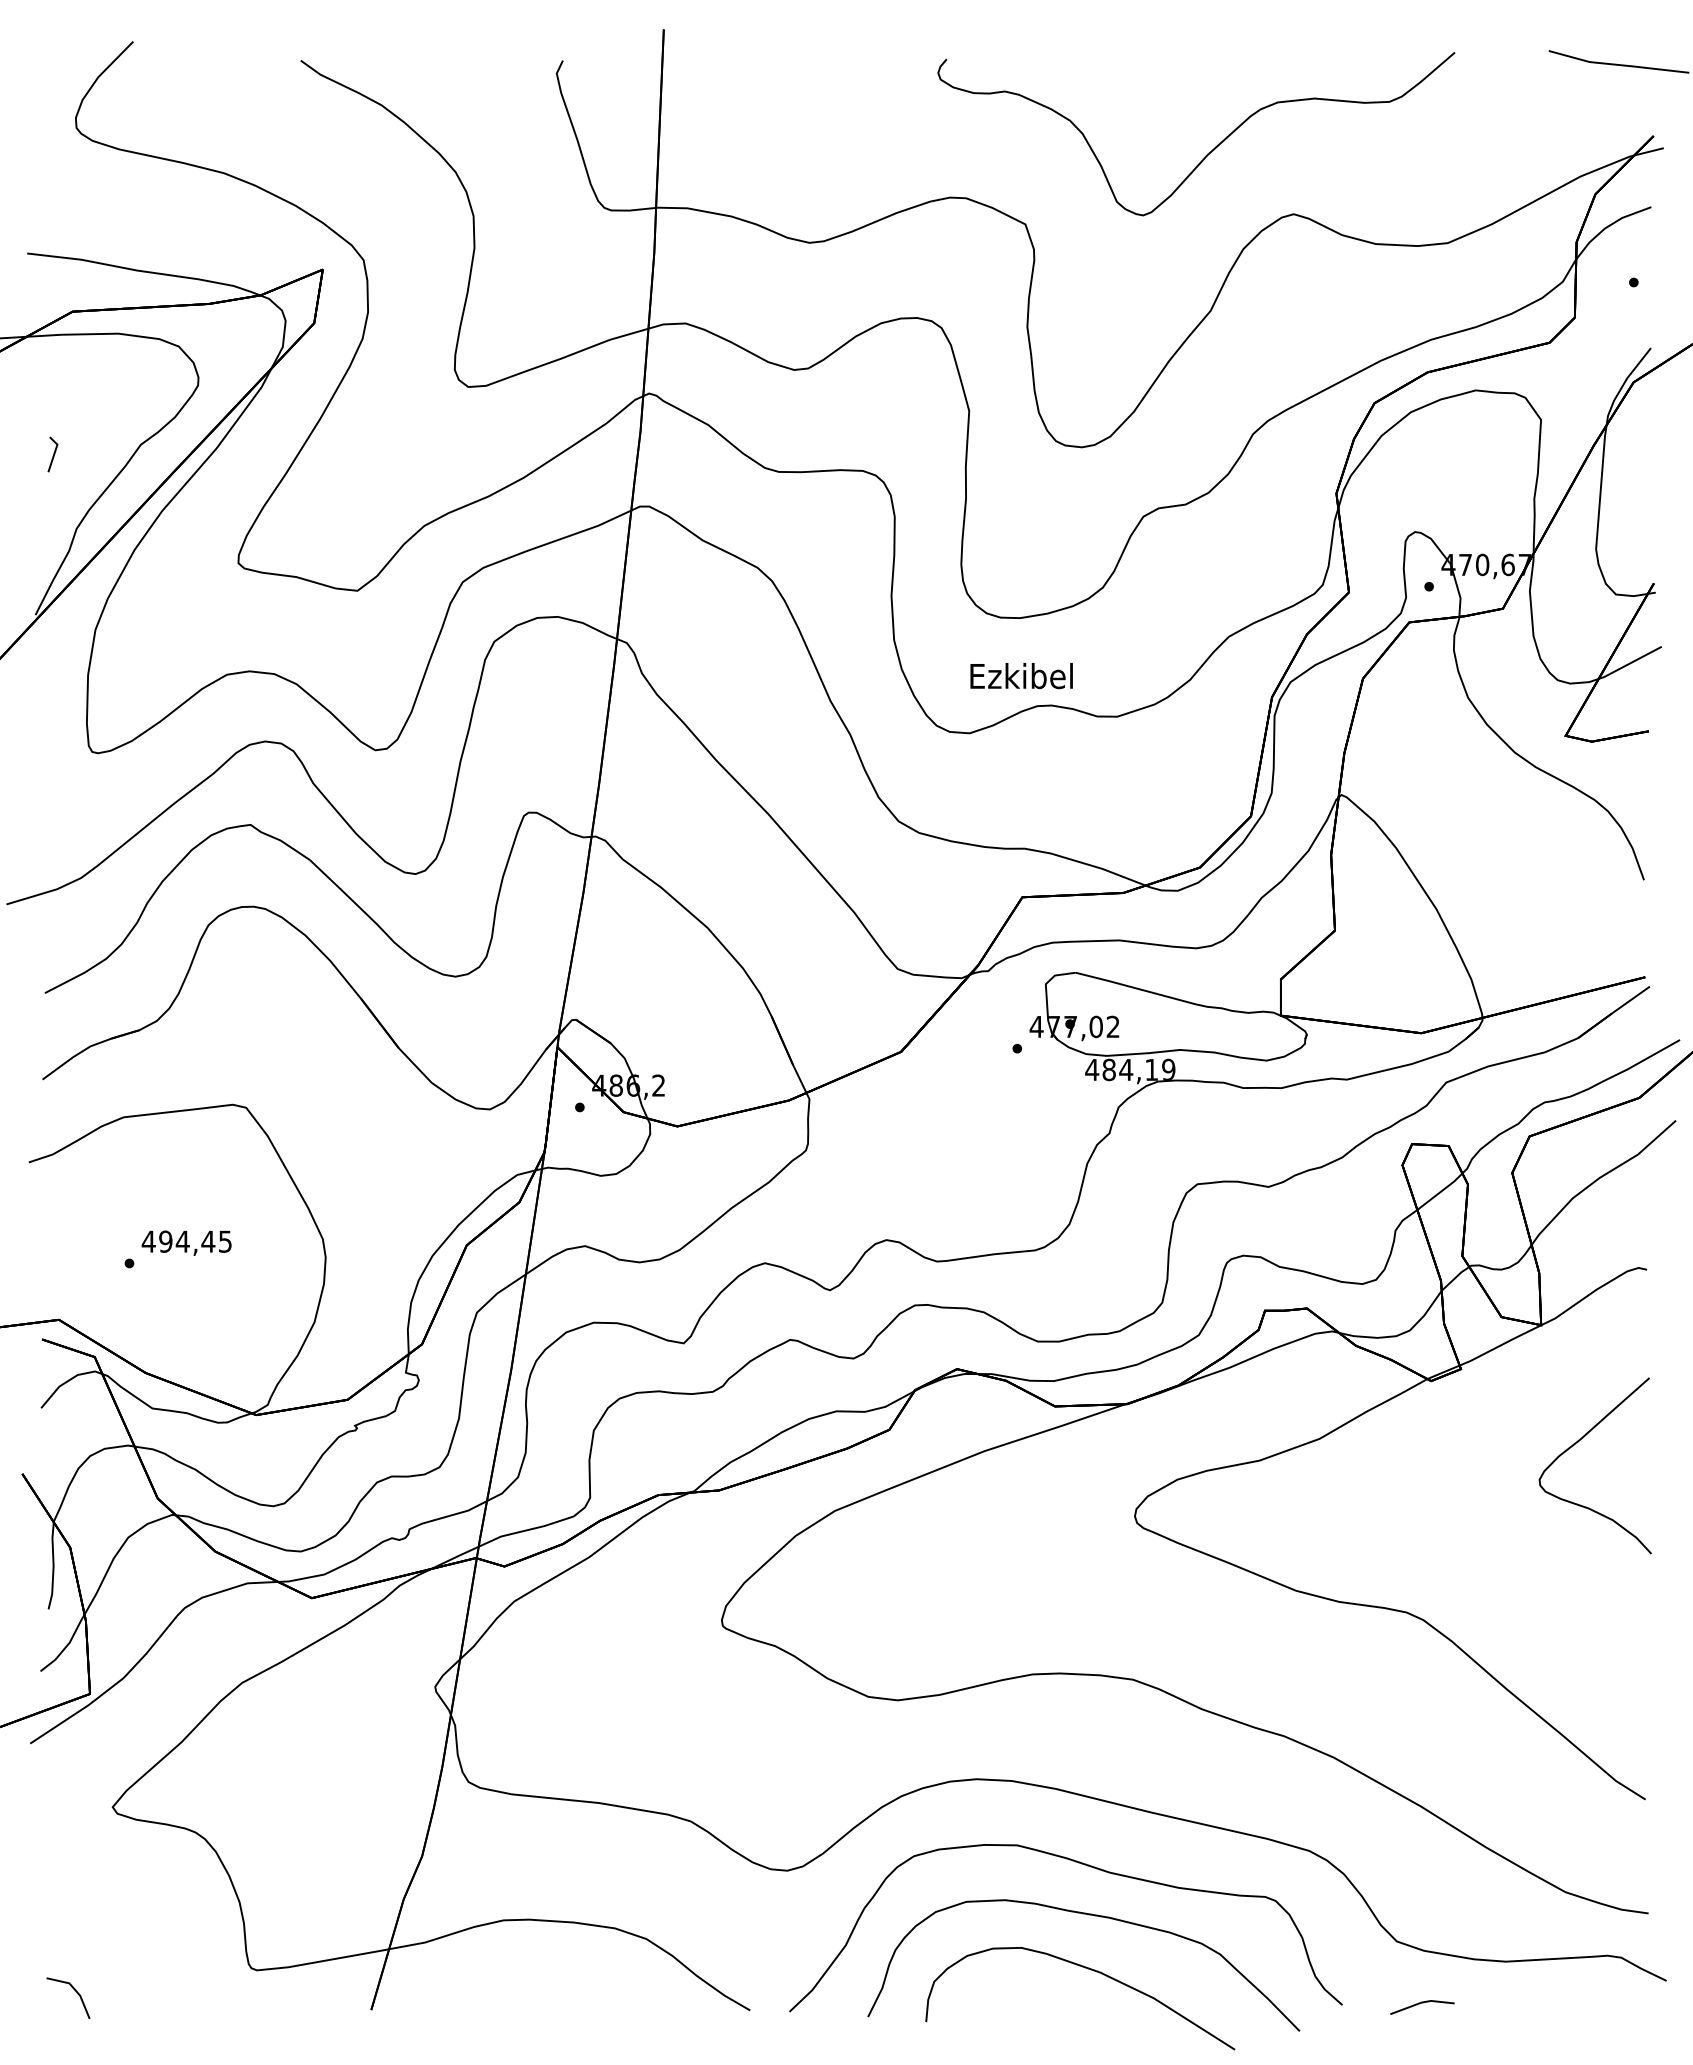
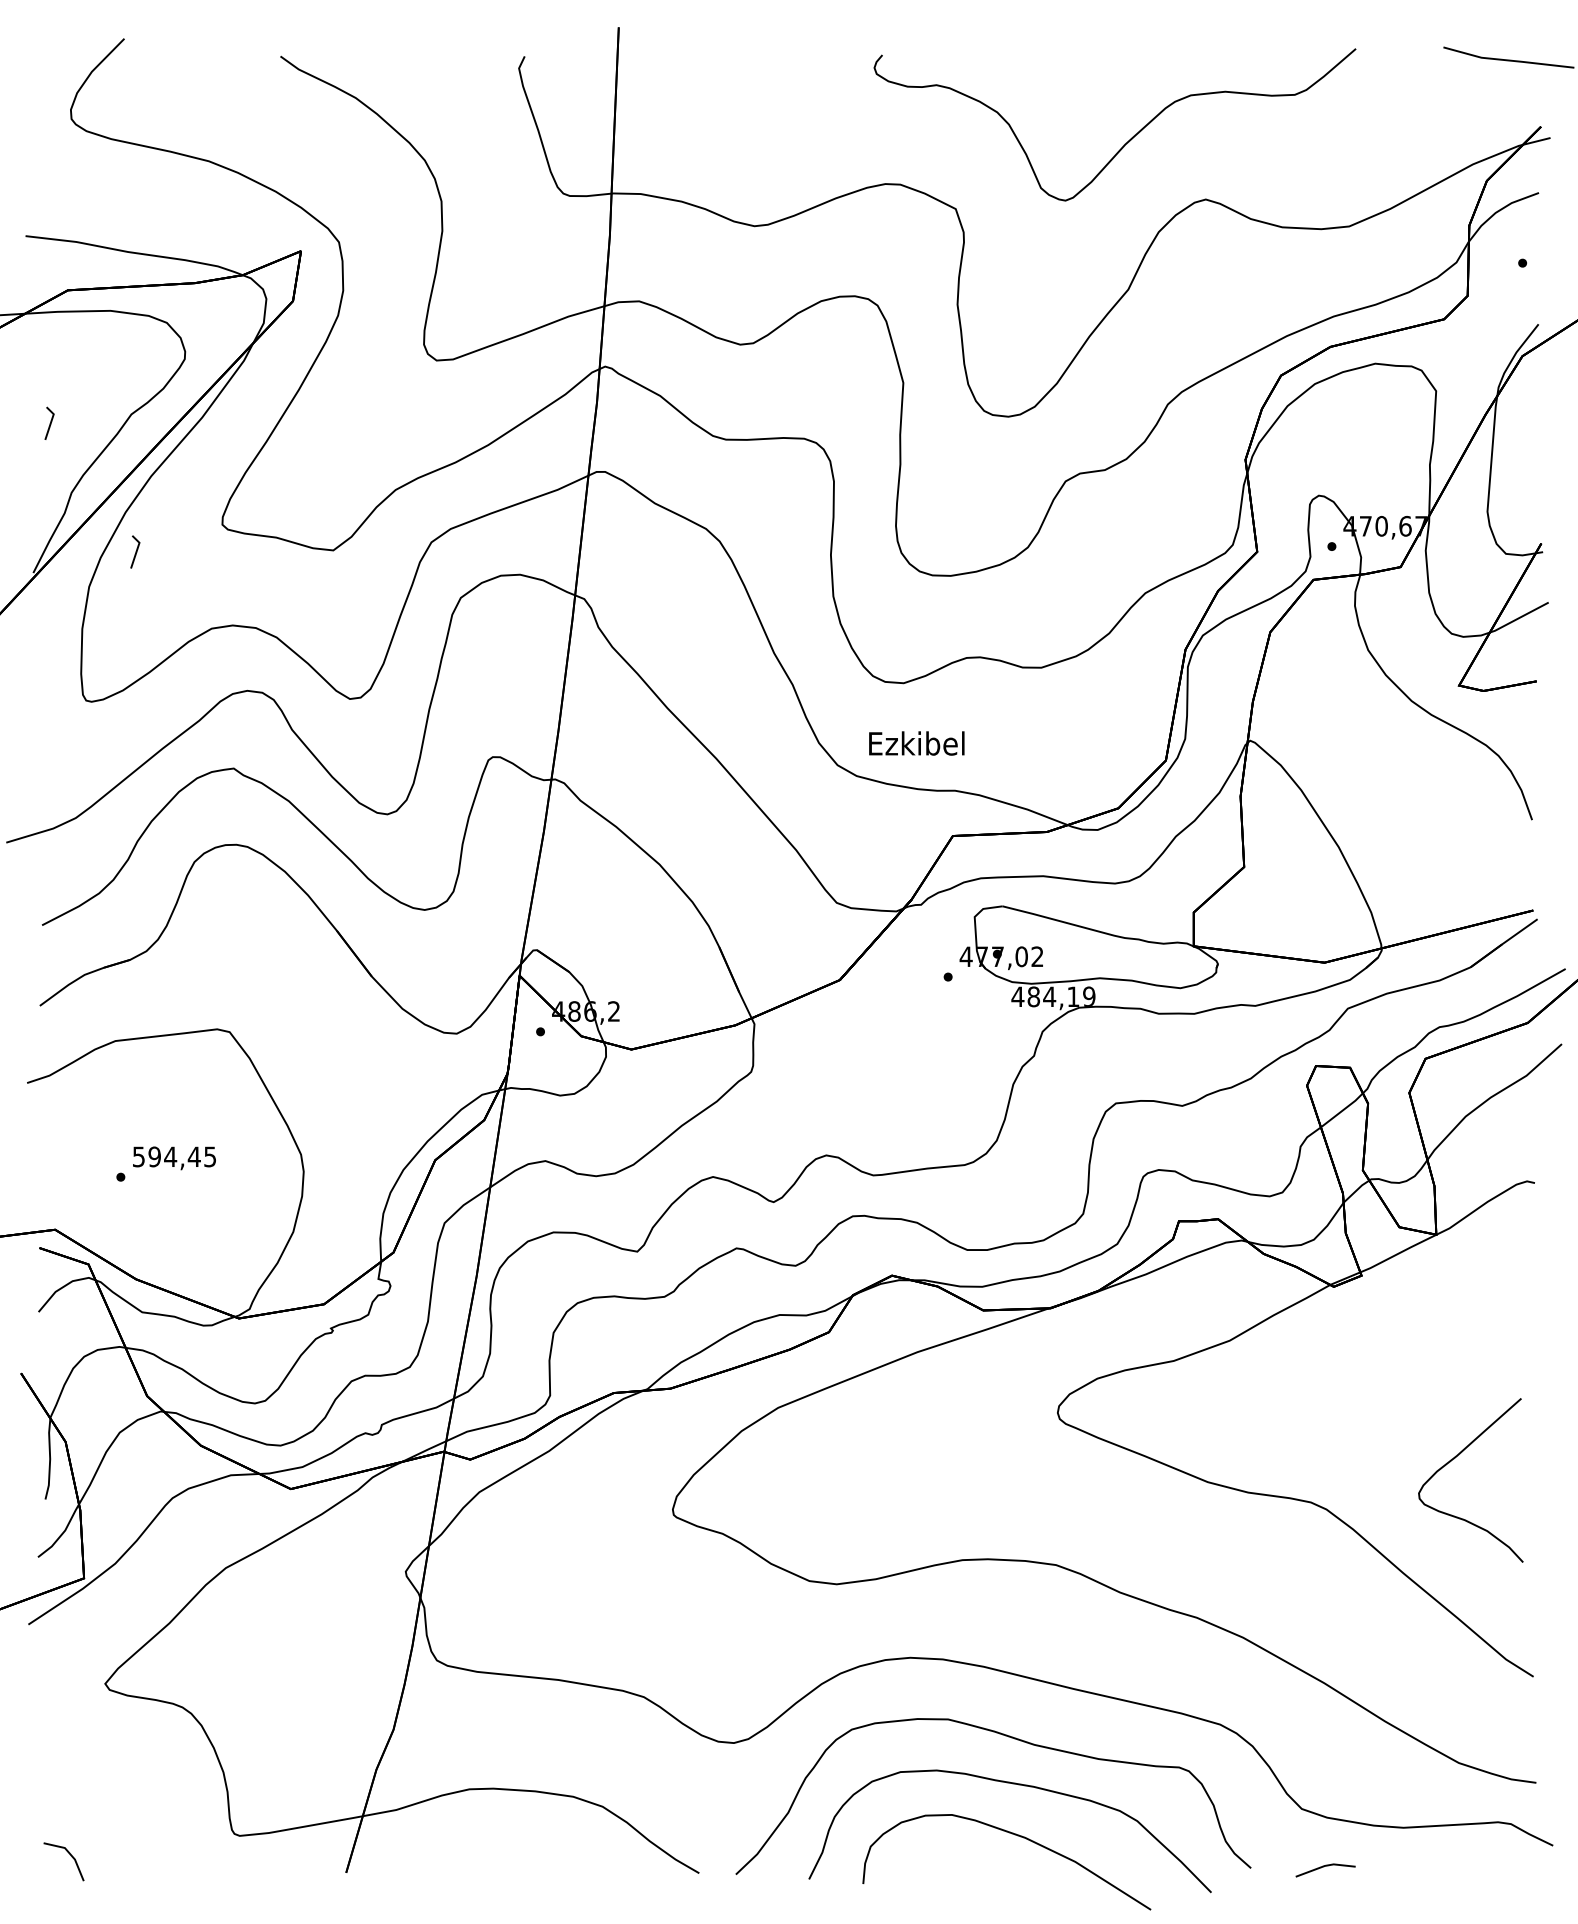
line: (145, 592) -> (135, 552), added
text: (1021, 676) -> (916, 743), moved
text: (148, 1241) -> (138, 1156), 494,45 -> 594,45
curve: (1577, 1443) -> (1454, 1459), moved

